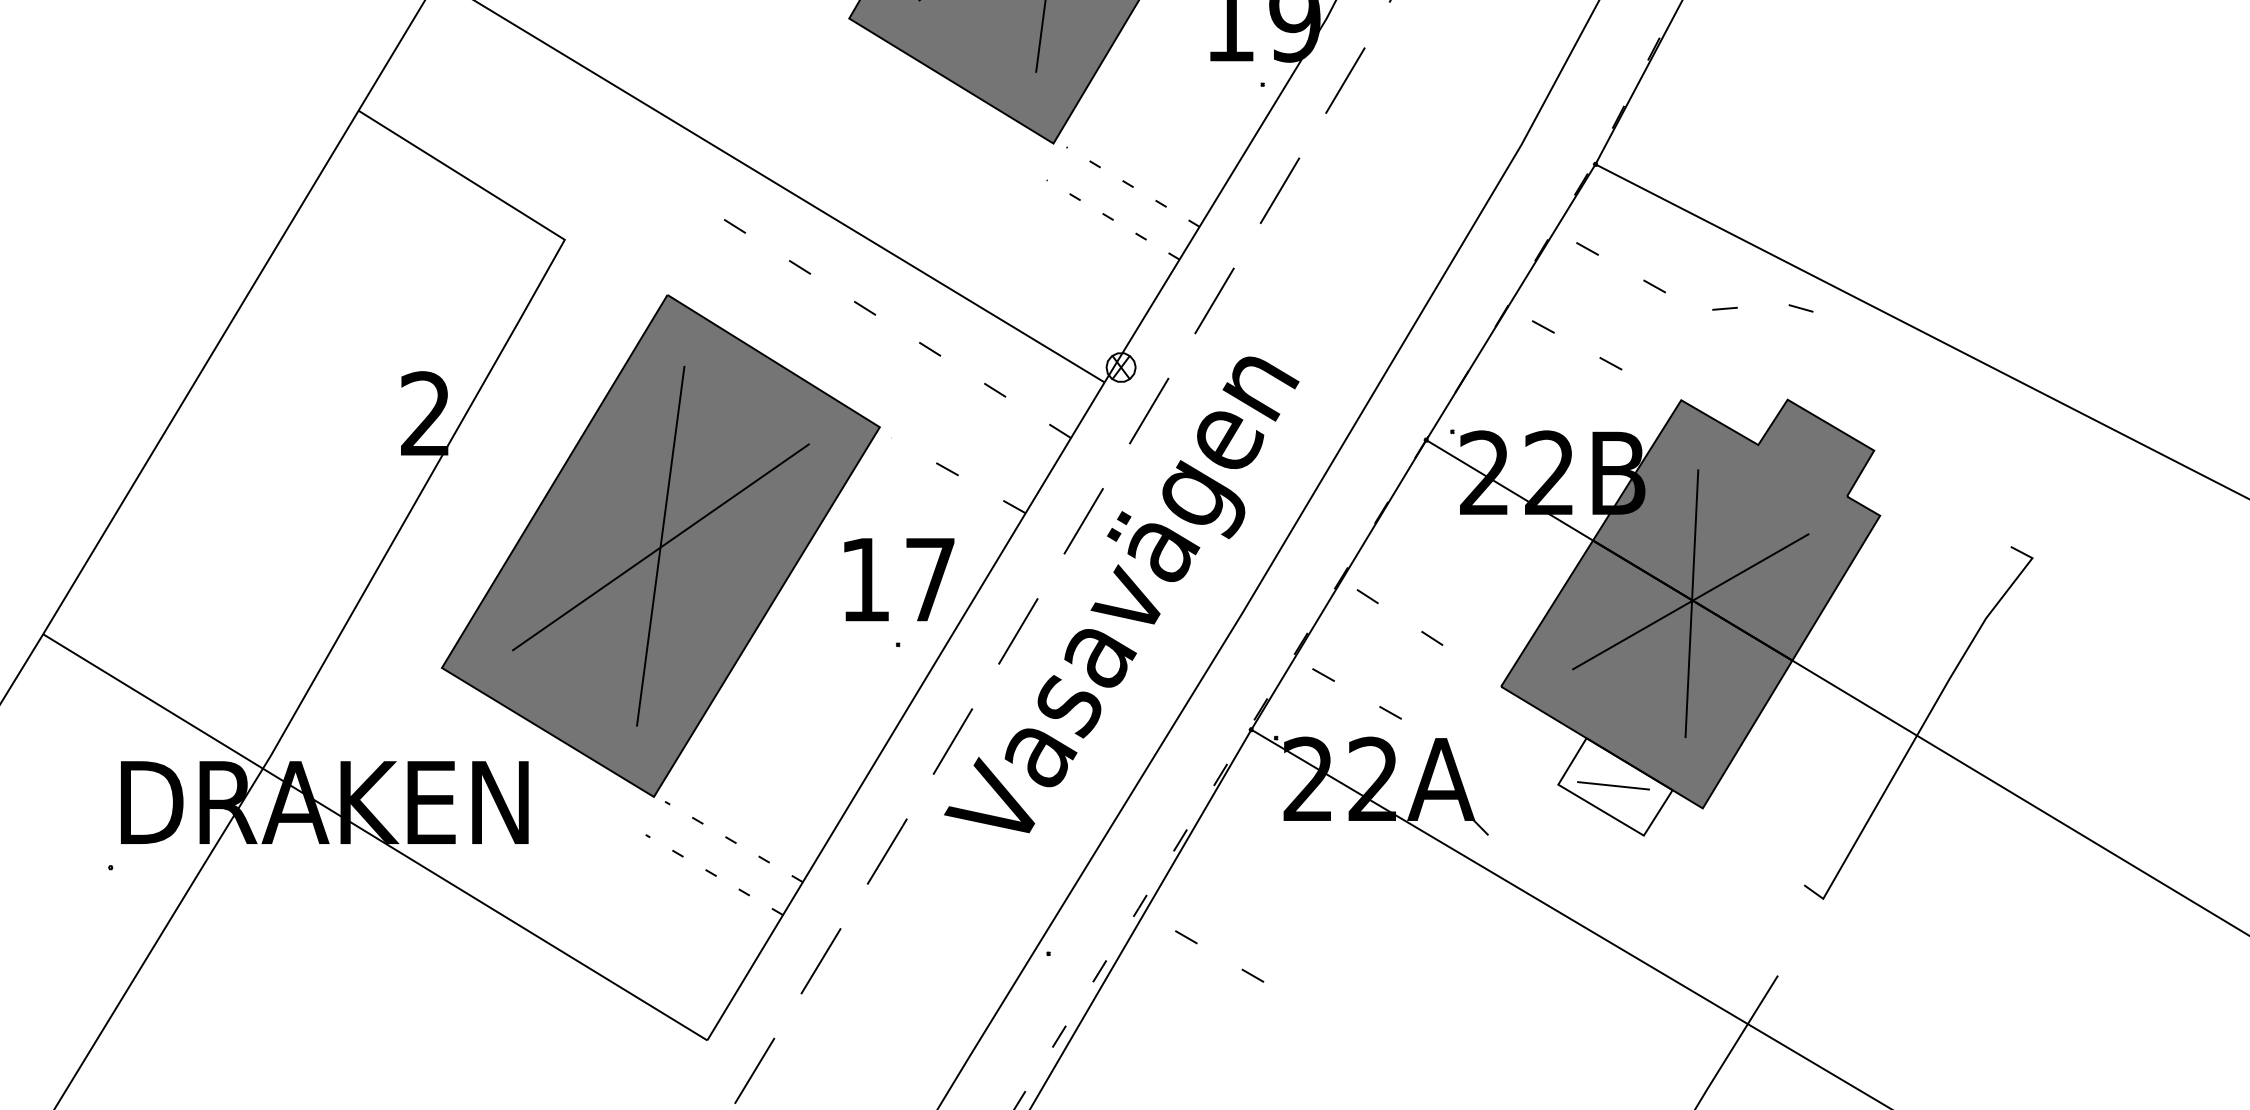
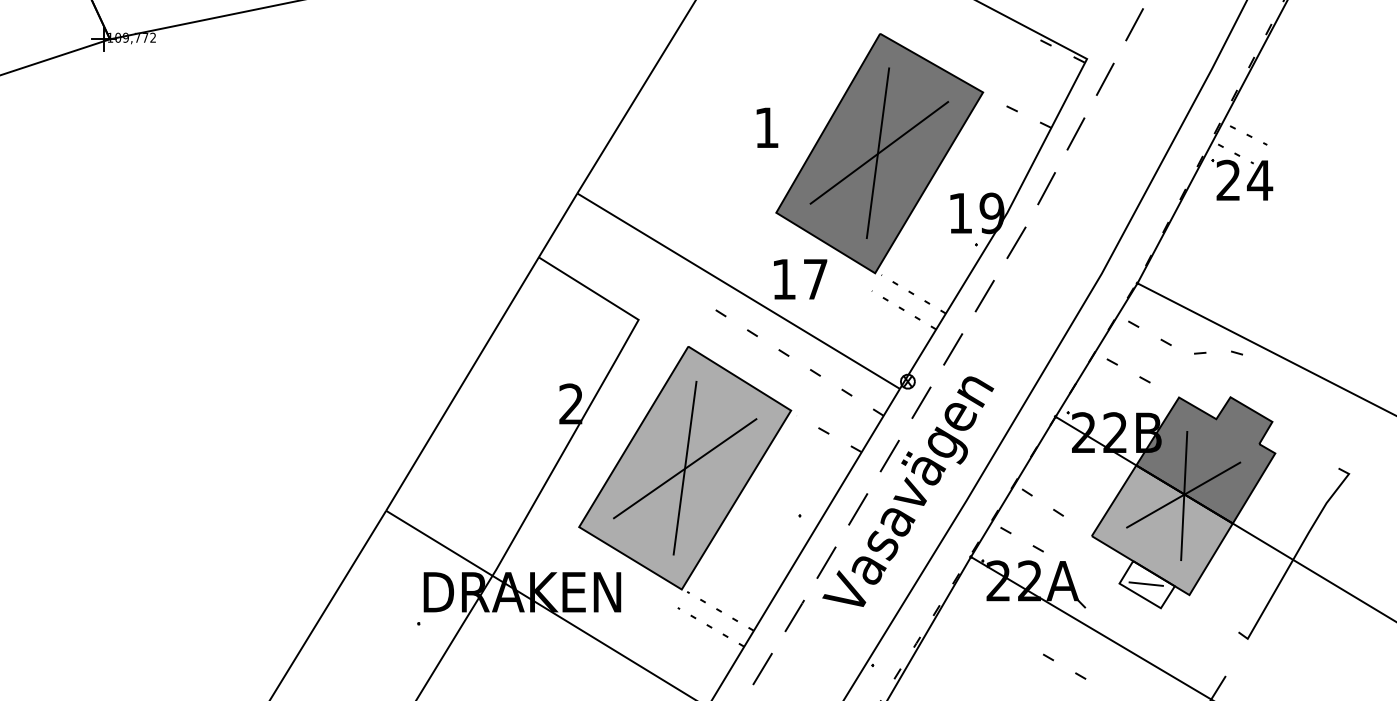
fill: (661, 544) -> (685, 467), removed
text: (899, 579) -> (800, 279), moved
fill: (1645, 674) -> (1161, 530), removed
line: (1196, 945) -> (1053, 661), moved

